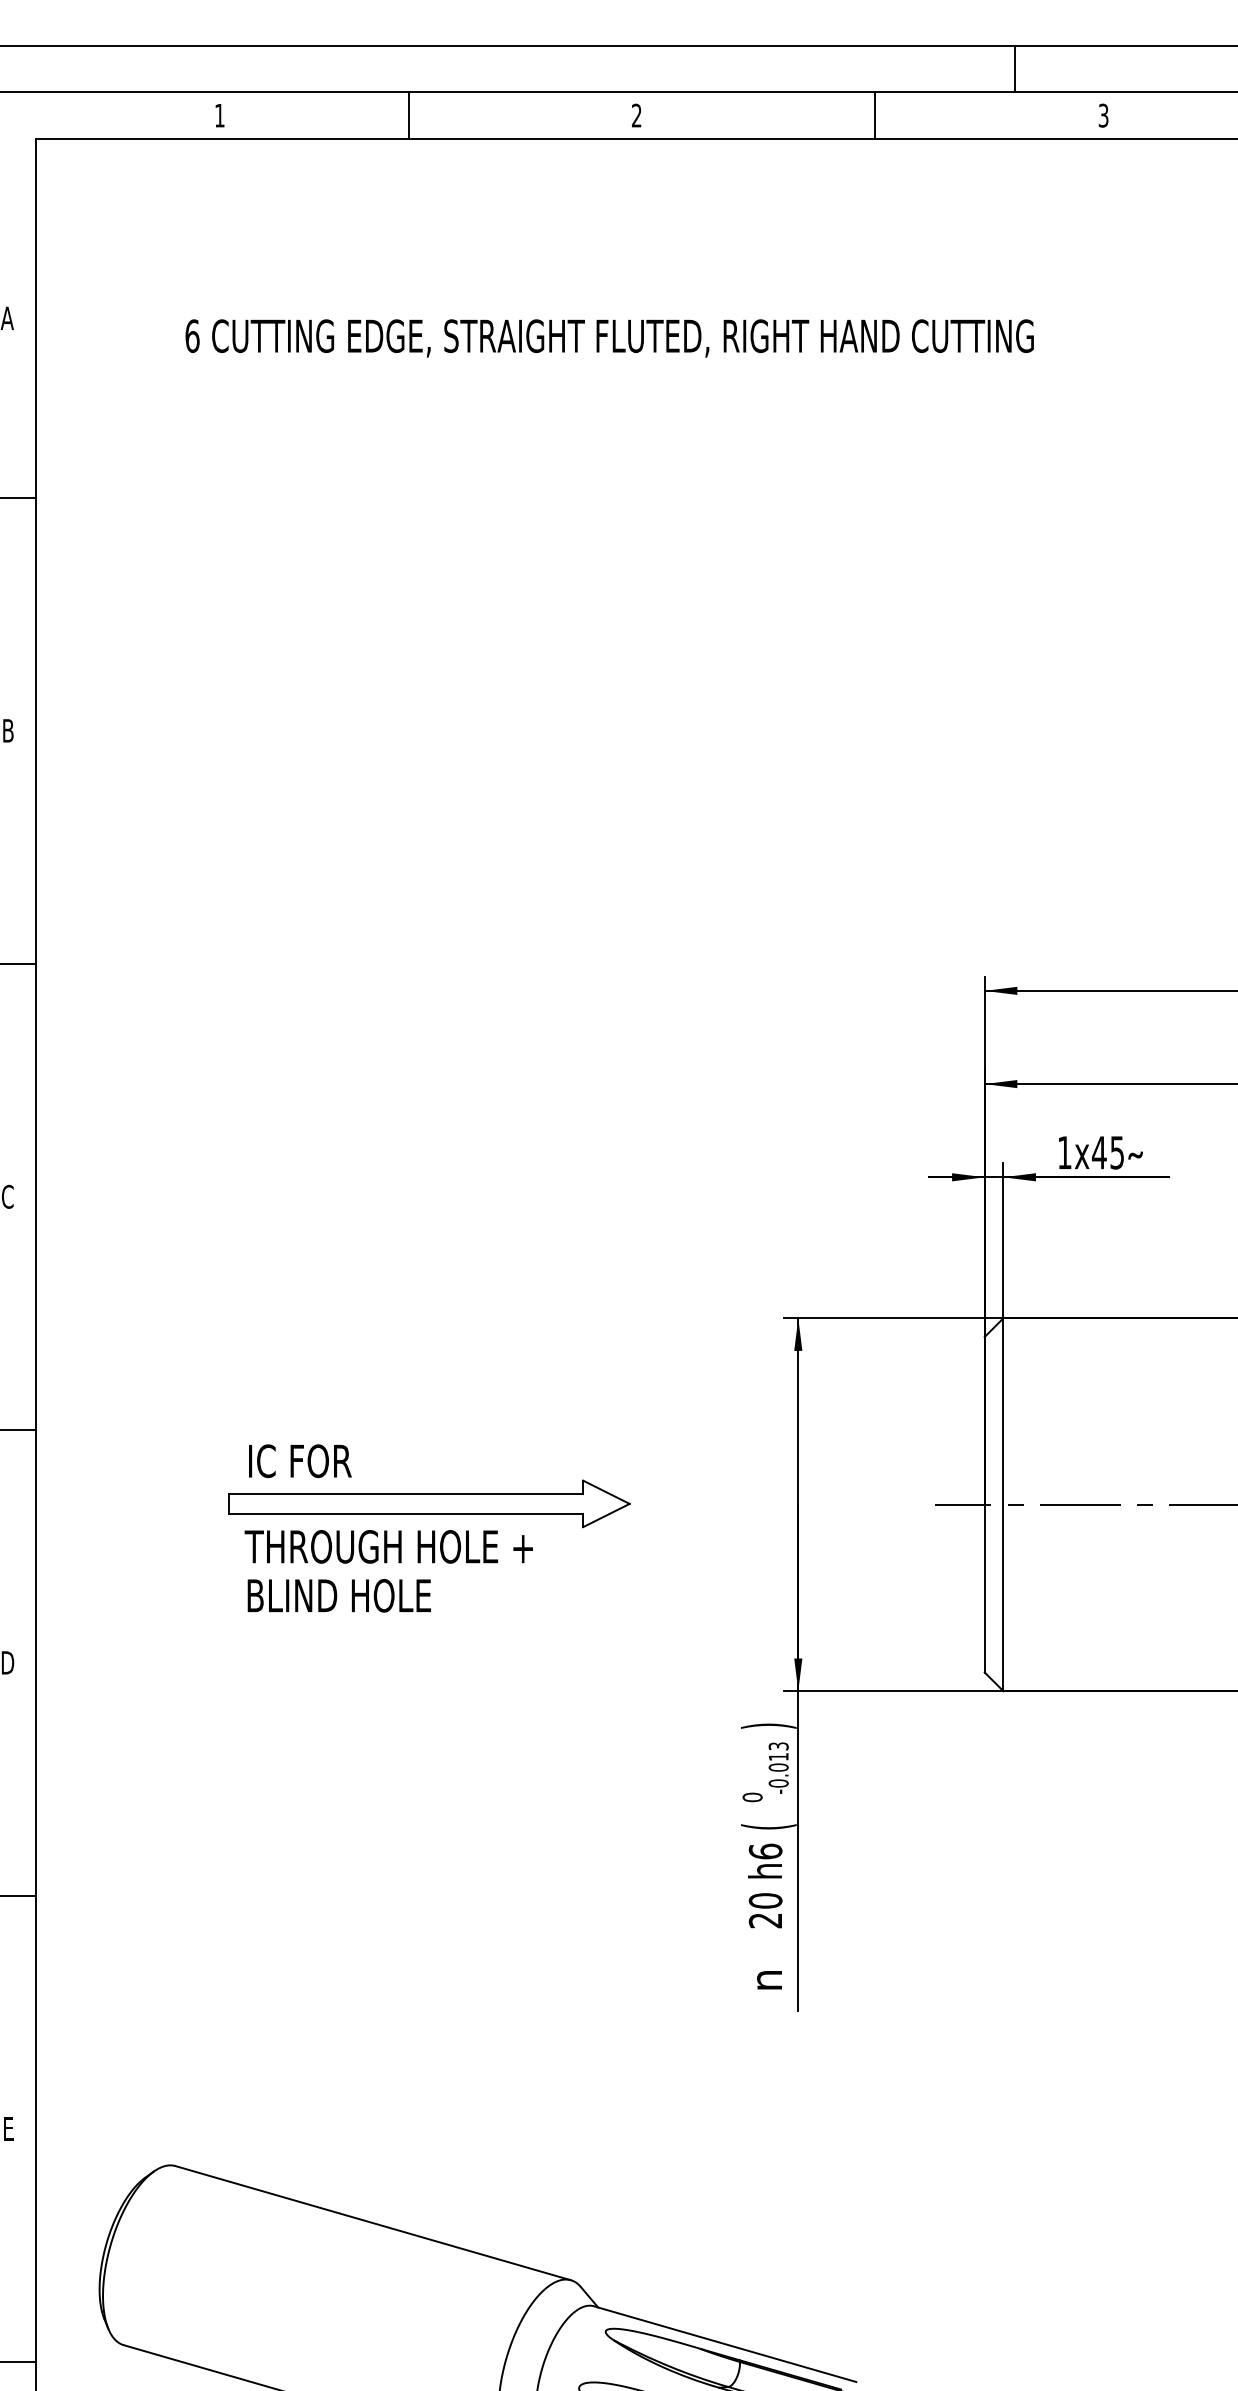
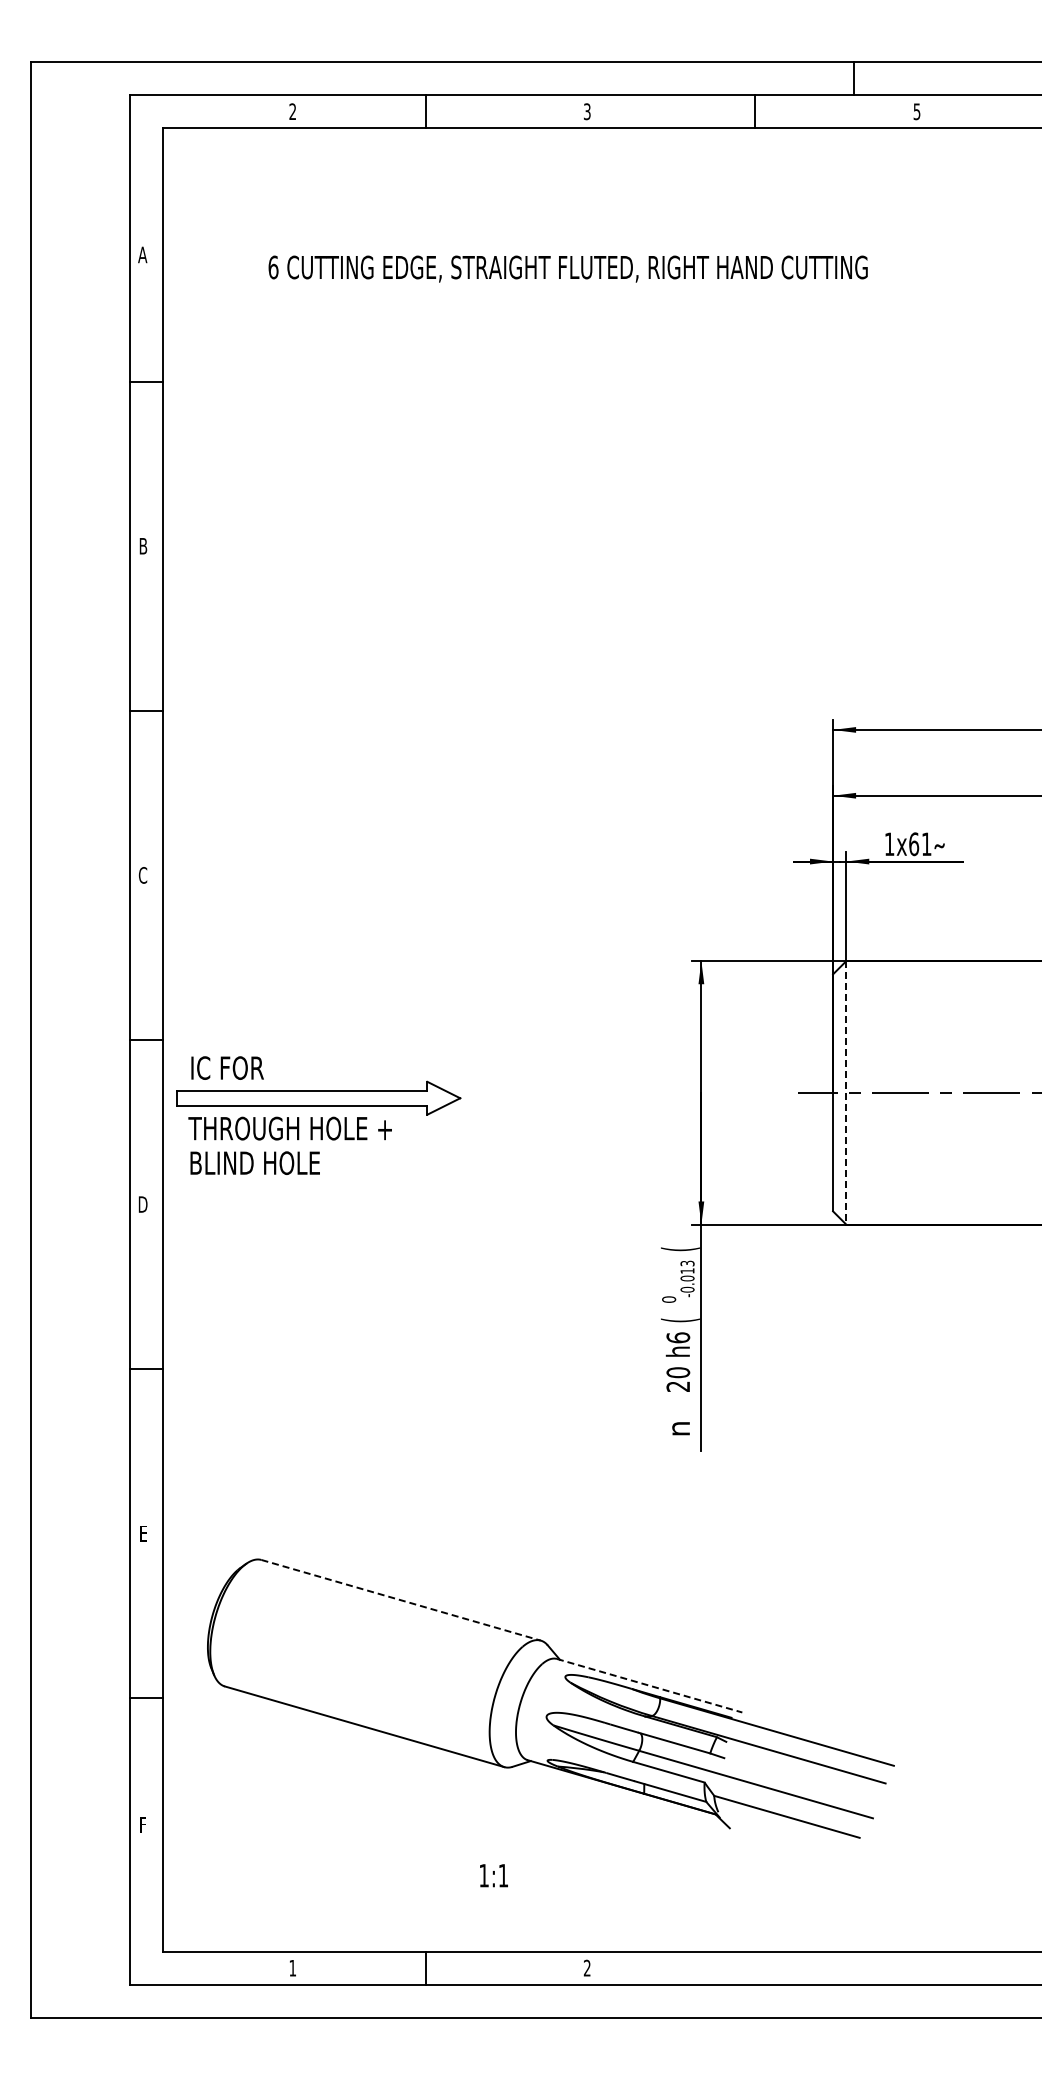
text: (219, 115) -> (292, 111), 1 -> 2
text: (637, 115) -> (587, 111), 2 -> 3
text: (1104, 115) -> (917, 111), 3 -> 5
text: (1107, 1153) -> (919, 844), 1x45 -> 1x61
line: (1003, 1504) -> (846, 1092), solid -> dashed
part: (428, 1528) -> (318, 1115), moved
text: (767, 1726) -> (679, 1249), ) -> (
line: (373, 2223) -> (401, 1600), solid -> dashed
line: (726, 2343) -> (650, 1685), solid -> dashed

